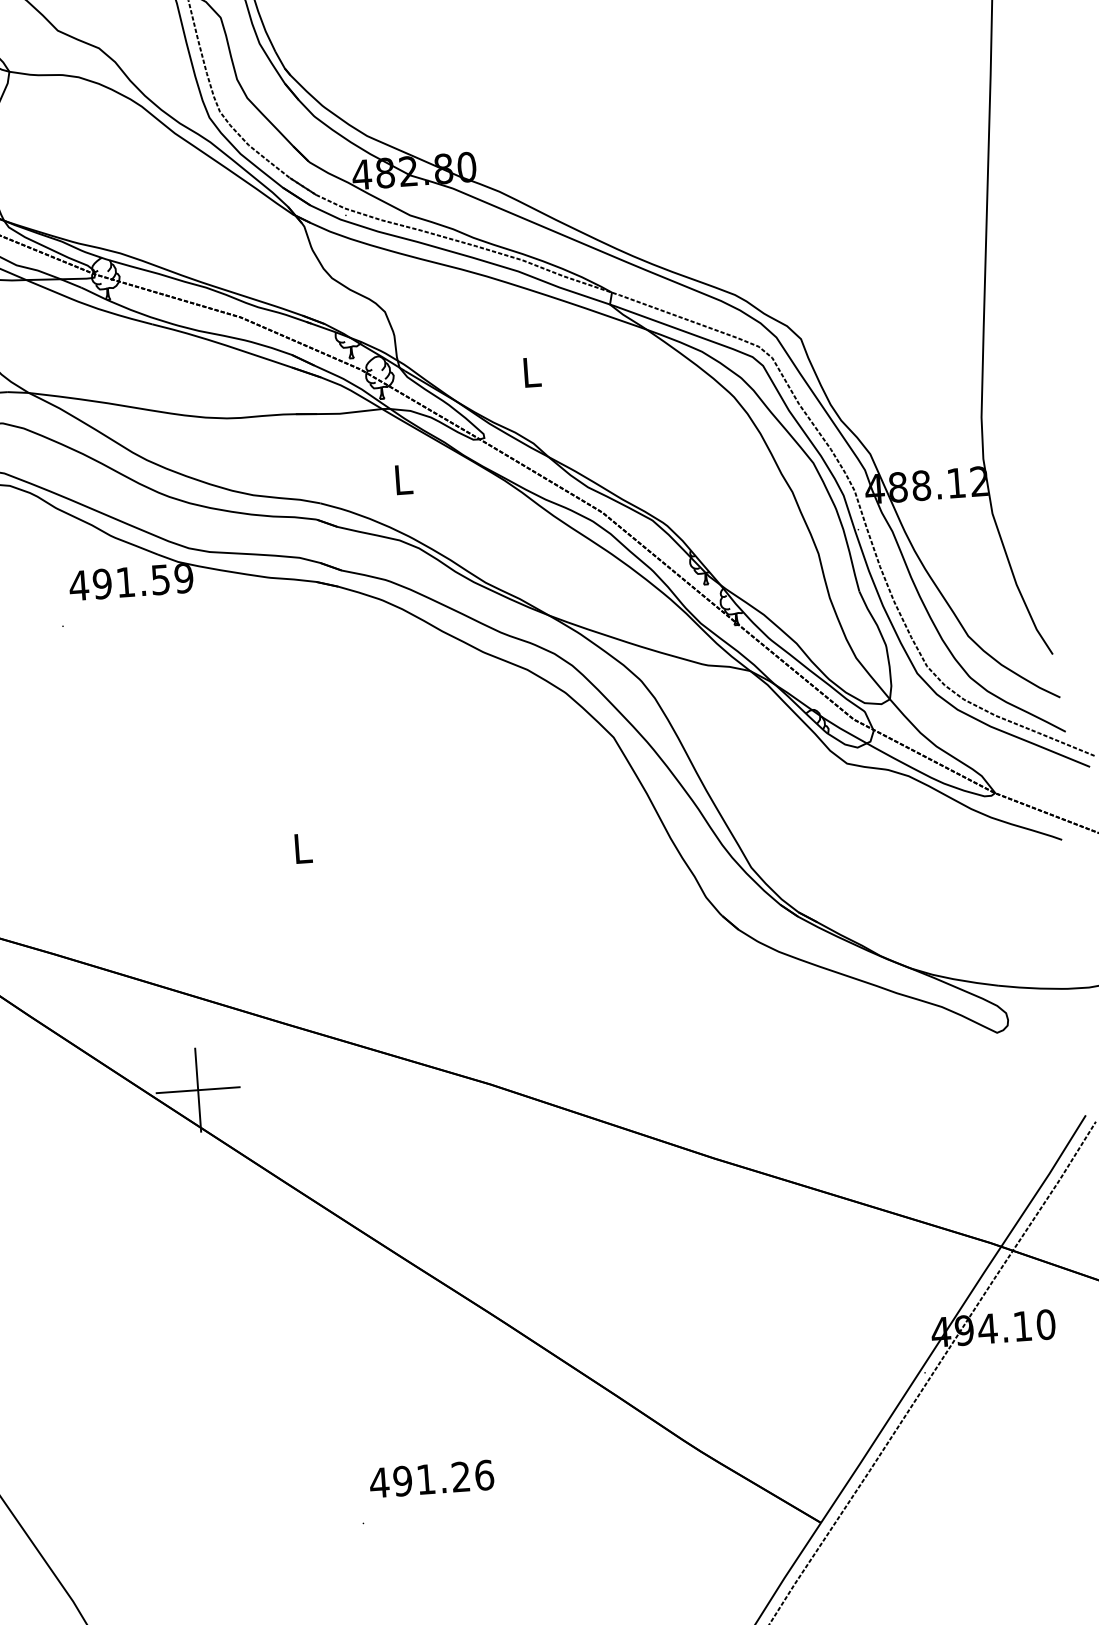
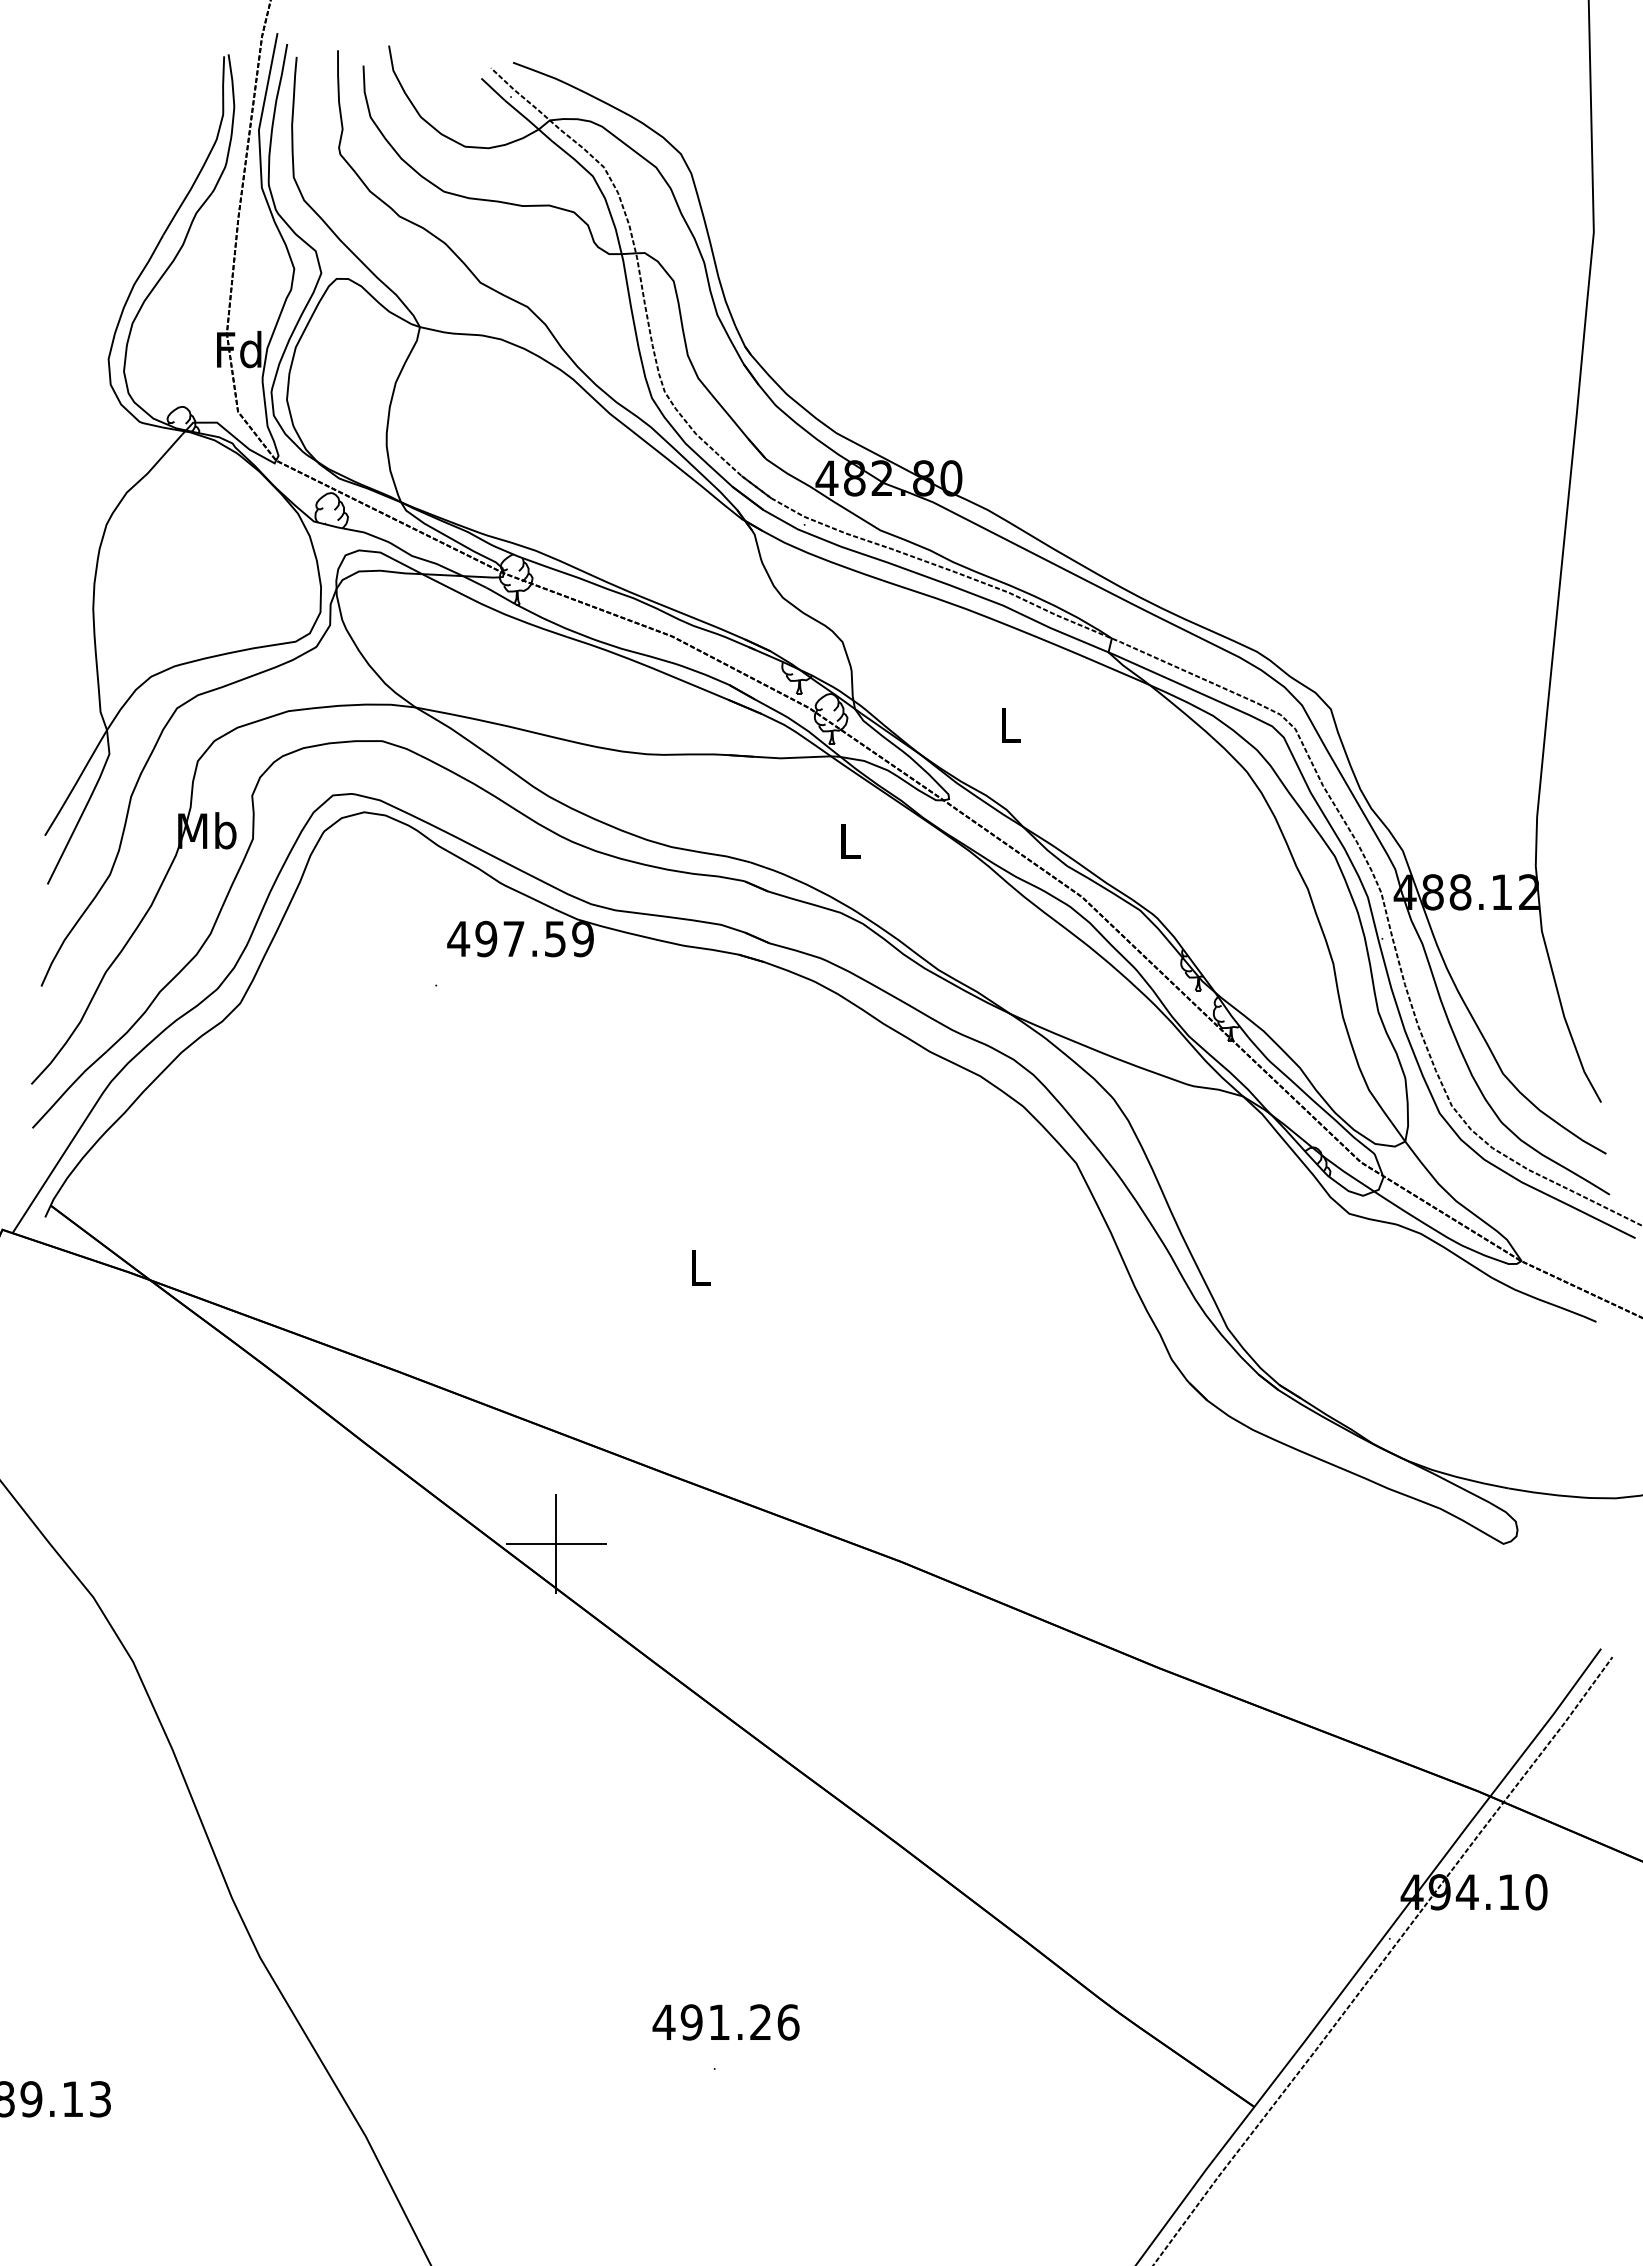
text: (125, 581) -> (513, 938), 491.59 -> 497.59
text: (431, 1479) -> (725, 2022), moved

